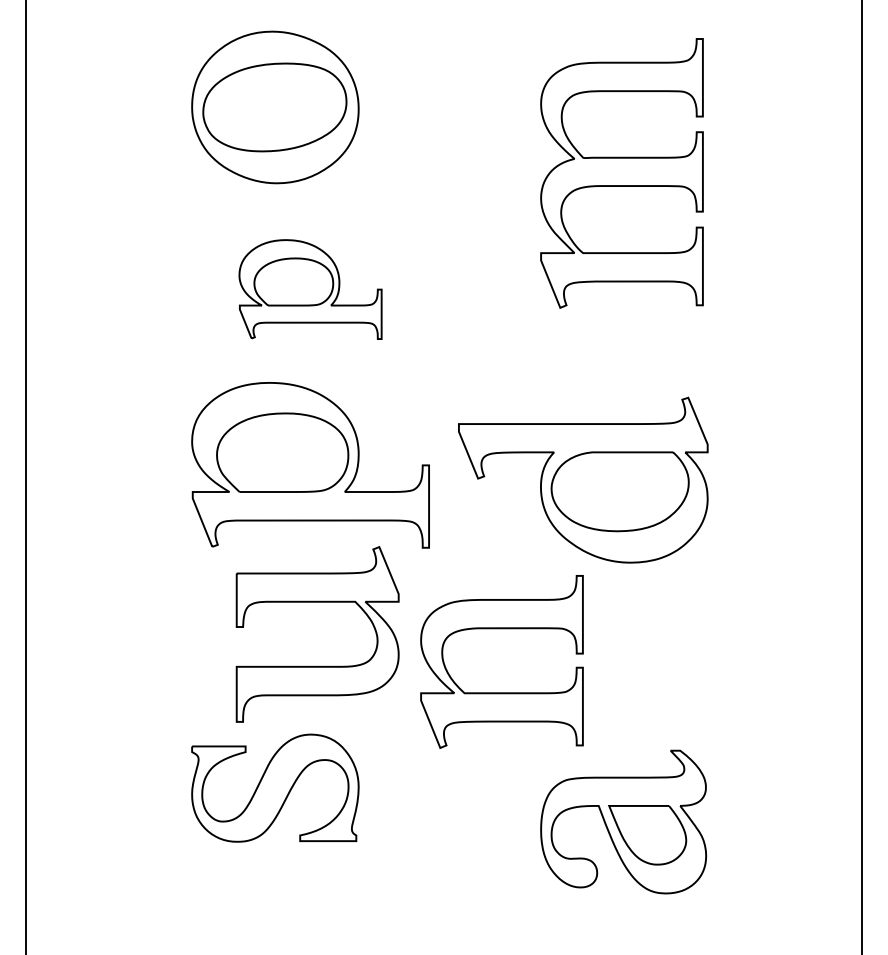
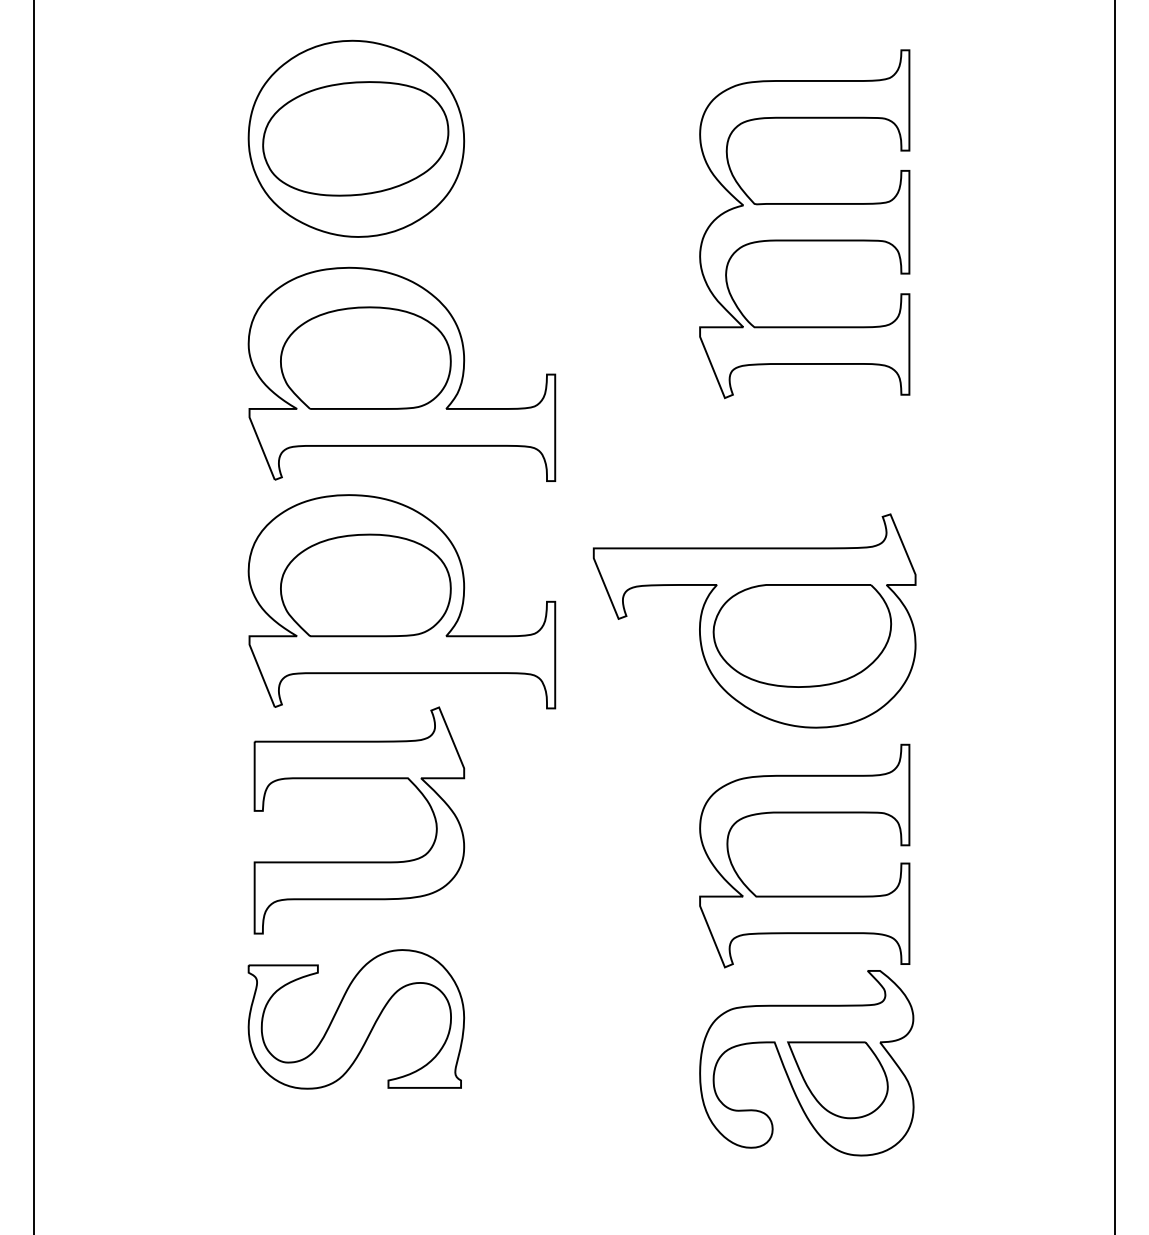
part: (310, 289) -> (401, 374), size x1.67
part: (317, 665) -> (359, 860), moved
part: (501, 692) -> (804, 895), moved

